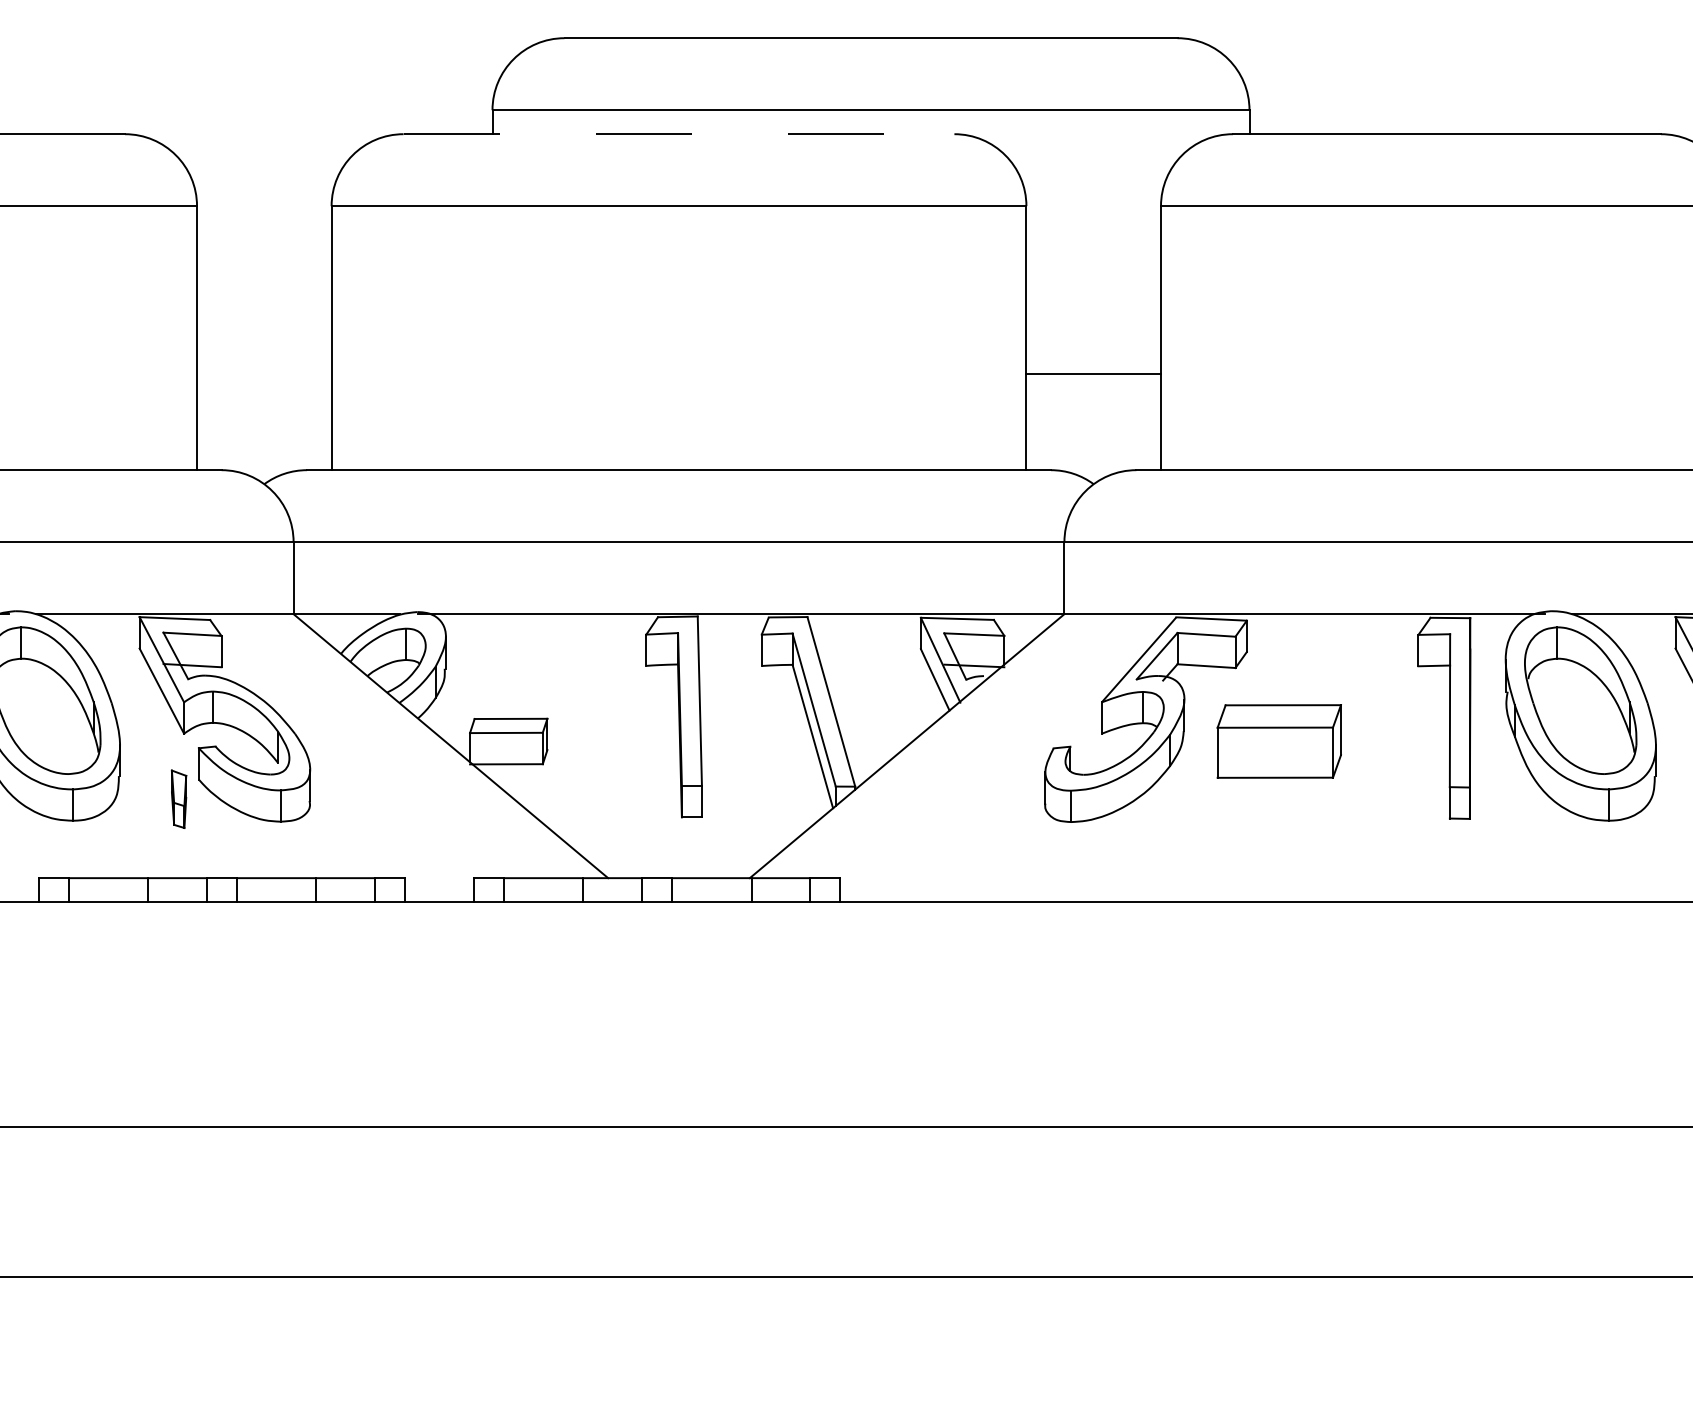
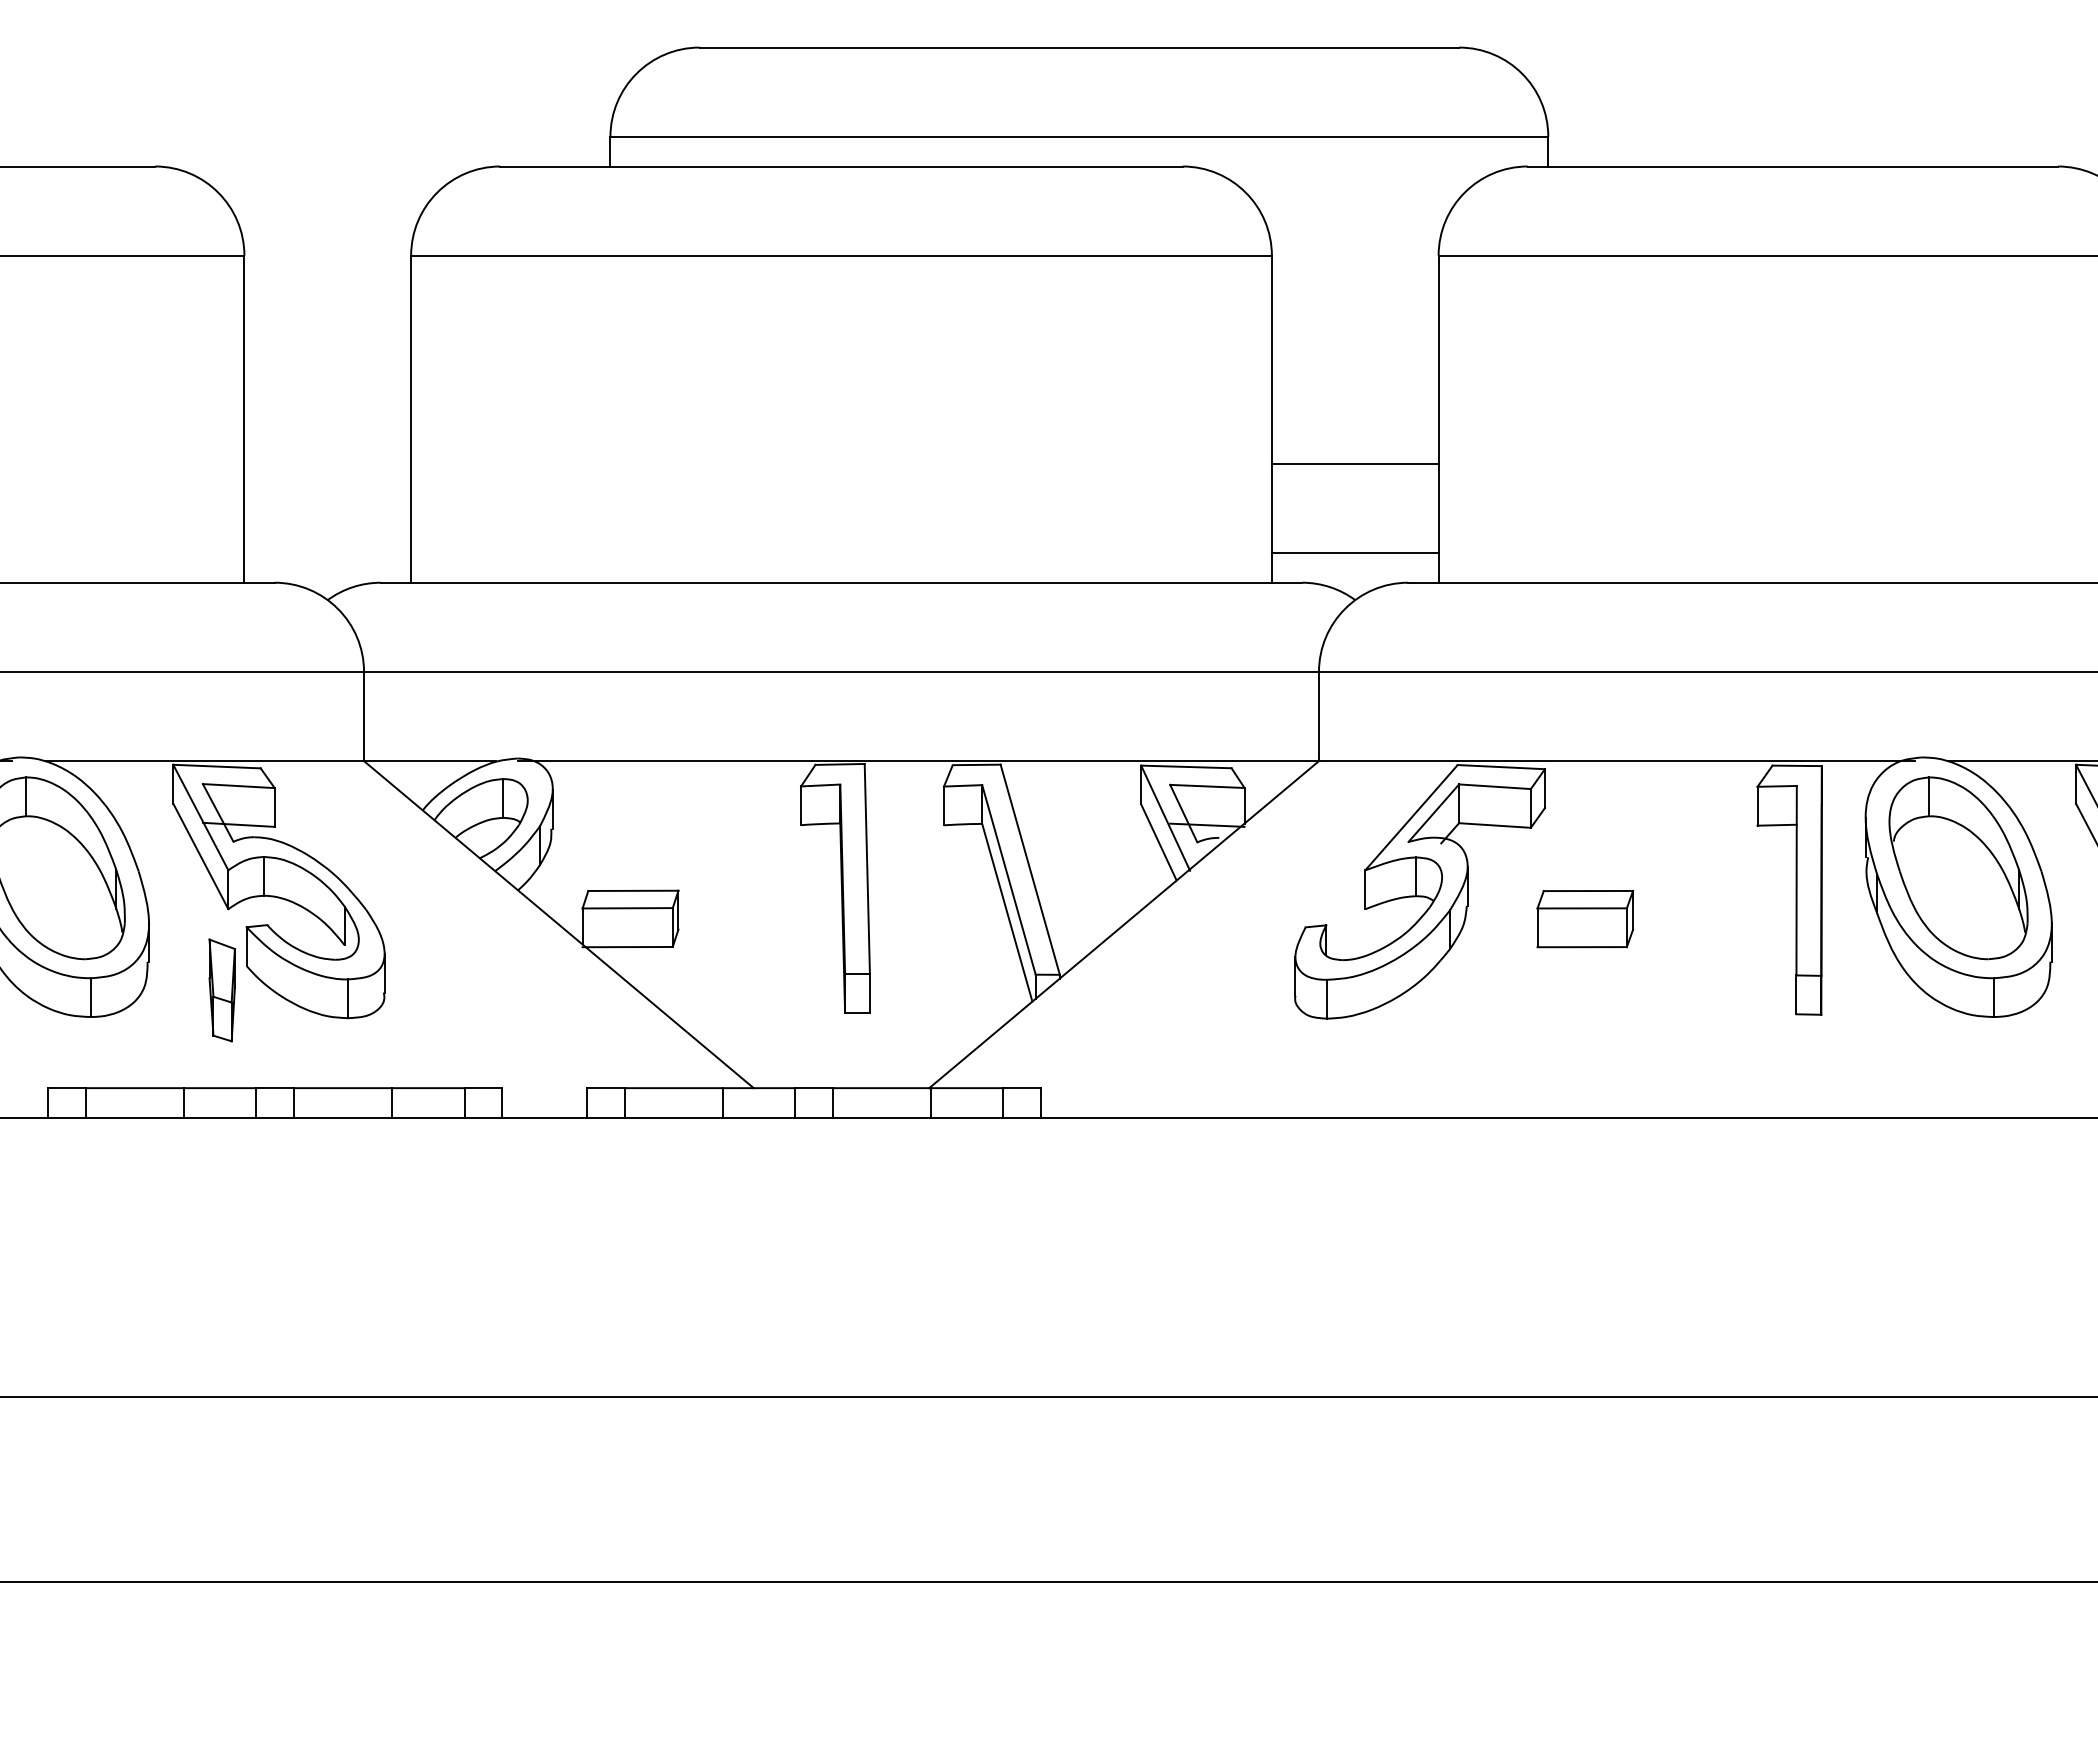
line: (679, 134) -> (842, 166), dashed -> solid
line: (1093, 446) -> (1354, 553), added
part: (1279, 742) -> (1585, 919), size x0.62
part: (178, 799) -> (221, 990), size x1.43

